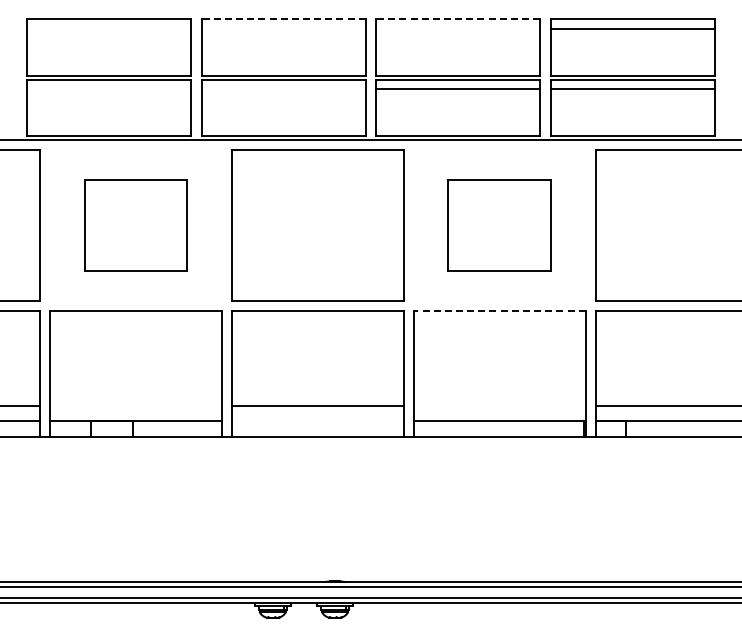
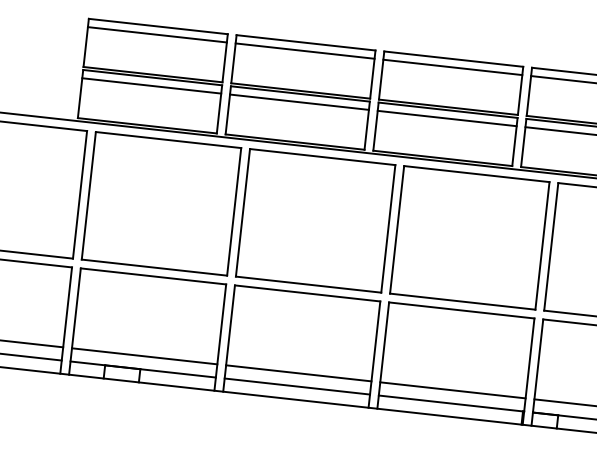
line: (283, 19) -> (305, 42), dashed -> solid
line: (457, 19) -> (453, 59), dashed -> solid
line: (109, 29) -> (157, 35), added
line: (283, 29) -> (304, 51), added
line: (458, 29) -> (453, 67), added
line: (109, 89) -> (151, 86), added
line: (283, 89) -> (299, 102), added
part: (135, 225) -> (161, 203), size x1.67
part: (499, 225) -> (469, 237), size x1.67
line: (499, 311) -> (461, 310), dashed -> solid
line: (135, 405) -> (144, 356), added
line: (499, 405) -> (452, 390), added
line: (317, 421) -> (296, 386), added

